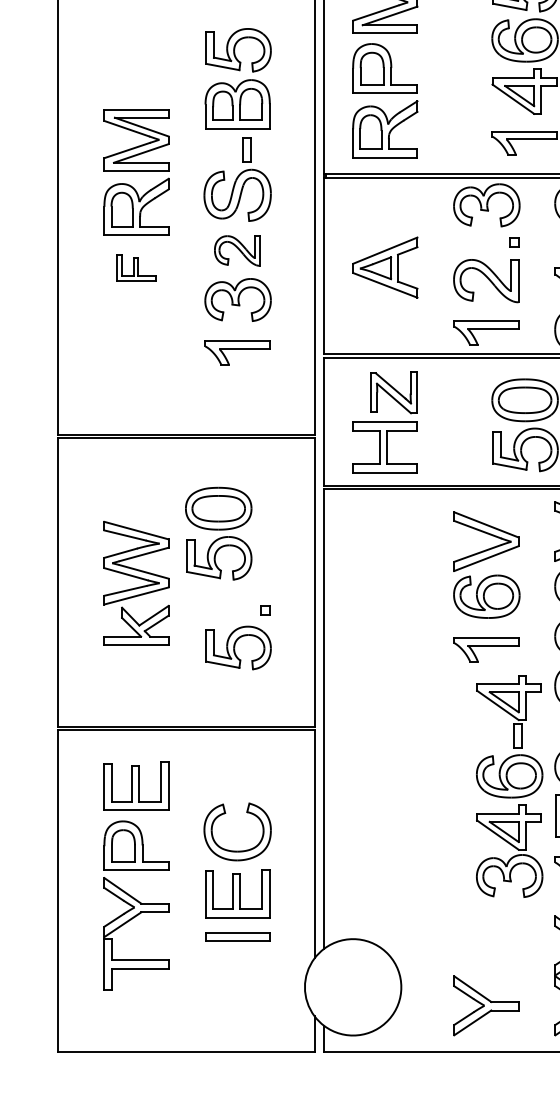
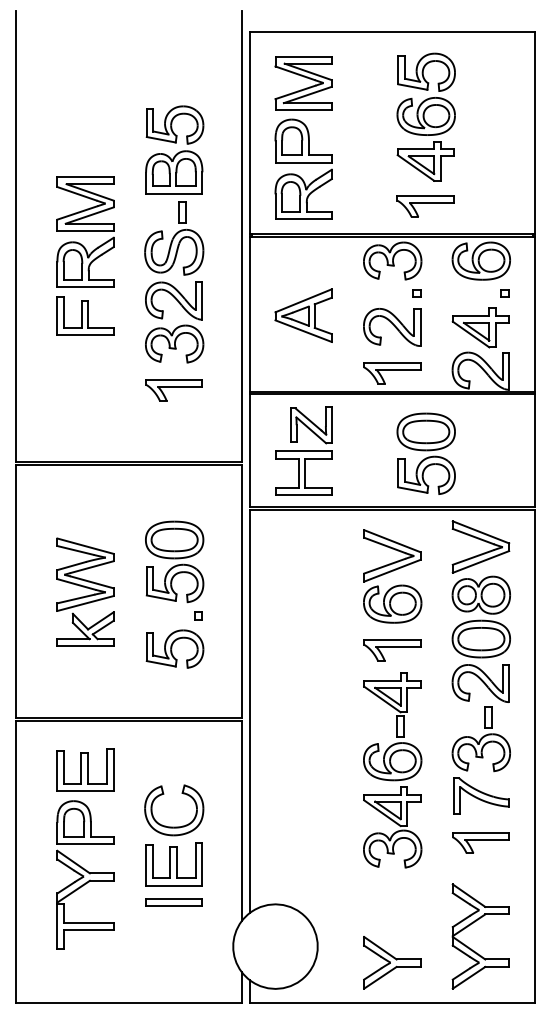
part: (236, 250) -> (173, 300), size x1.43
part: (136, 267) -> (85, 315), size x1.67
part: (218, 533) -> (174, 561), moved
part: (509, 786) -> (392, 770), moved

